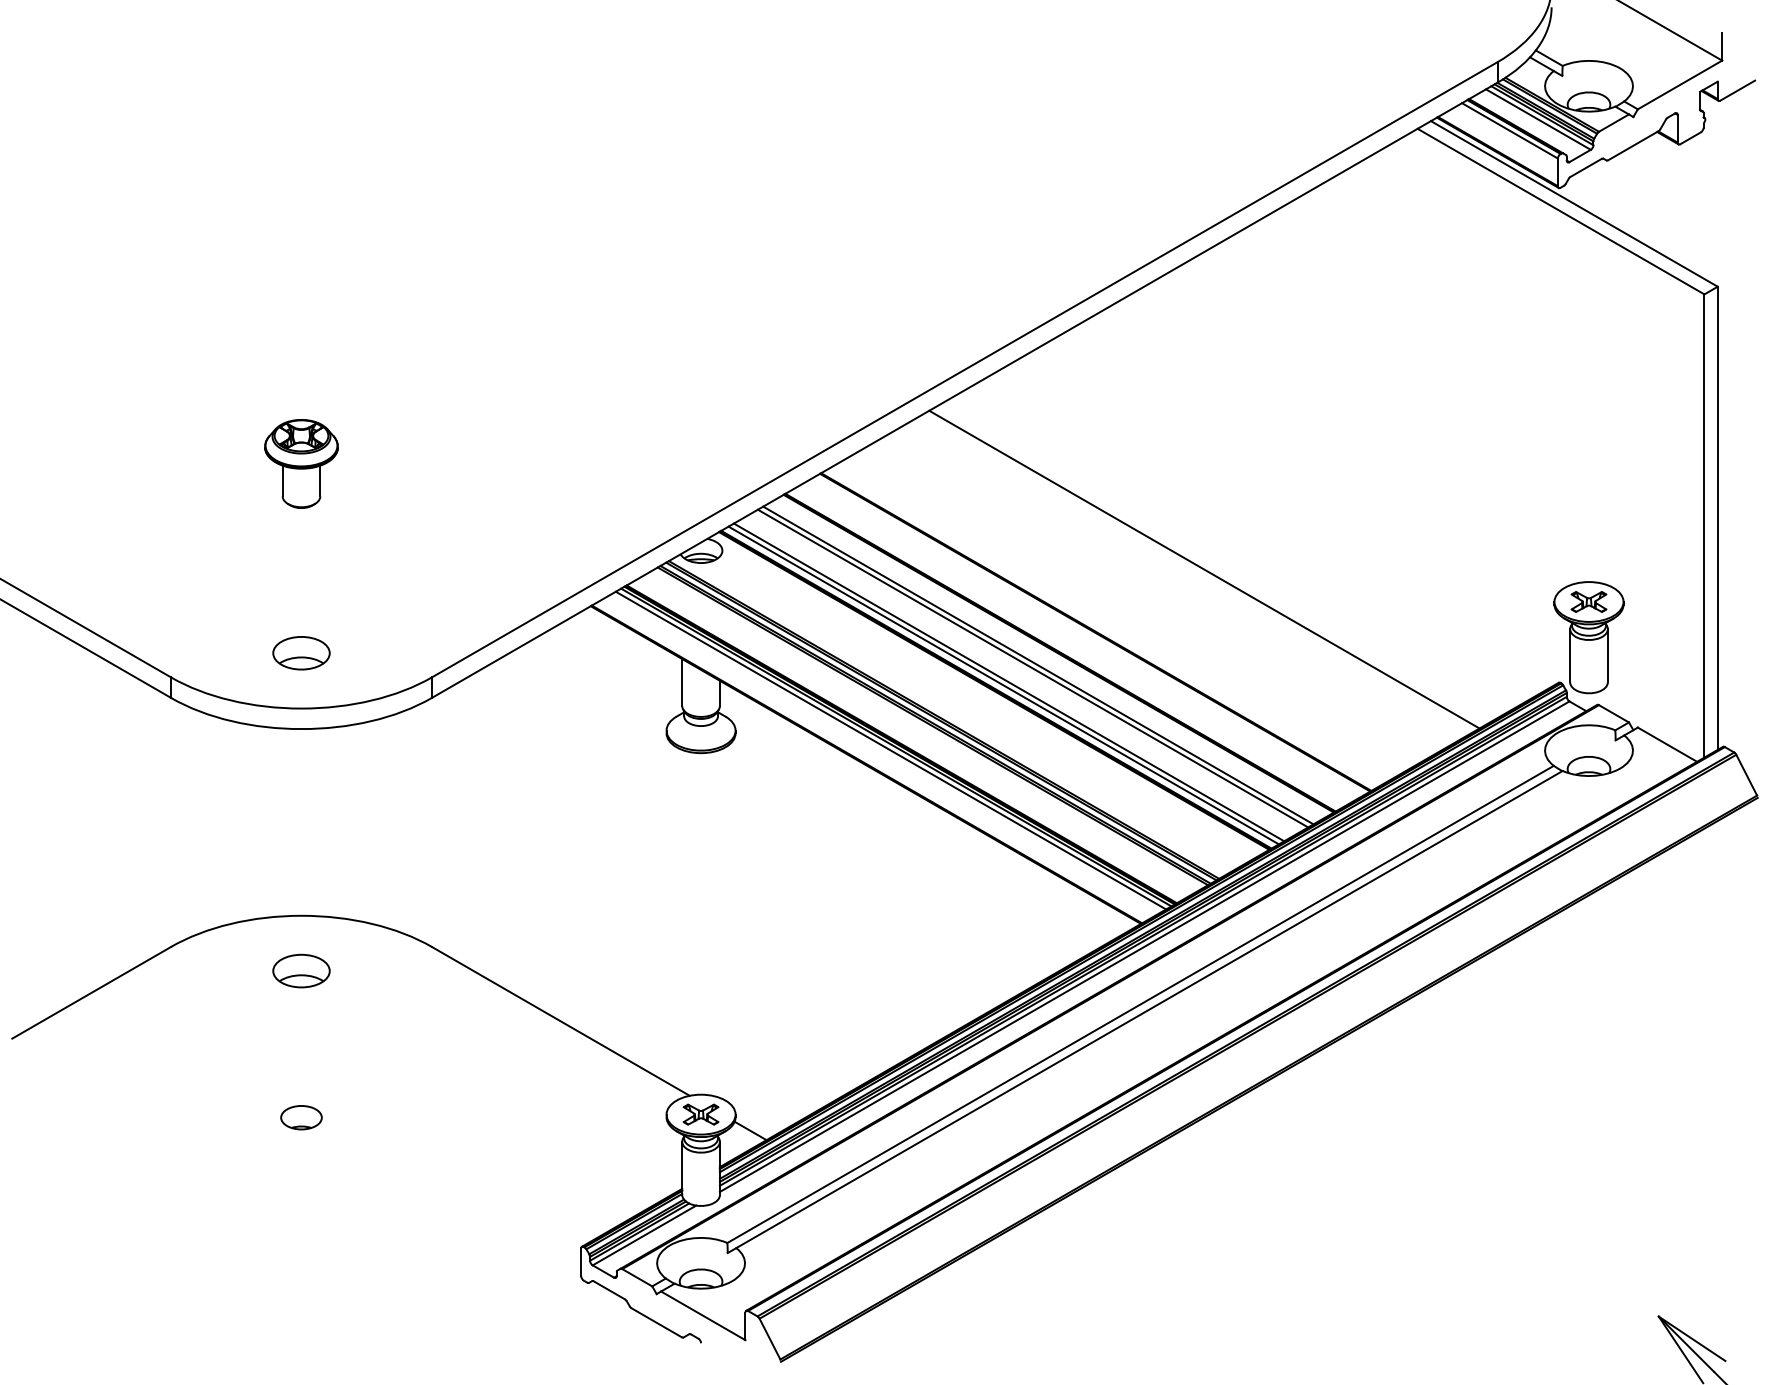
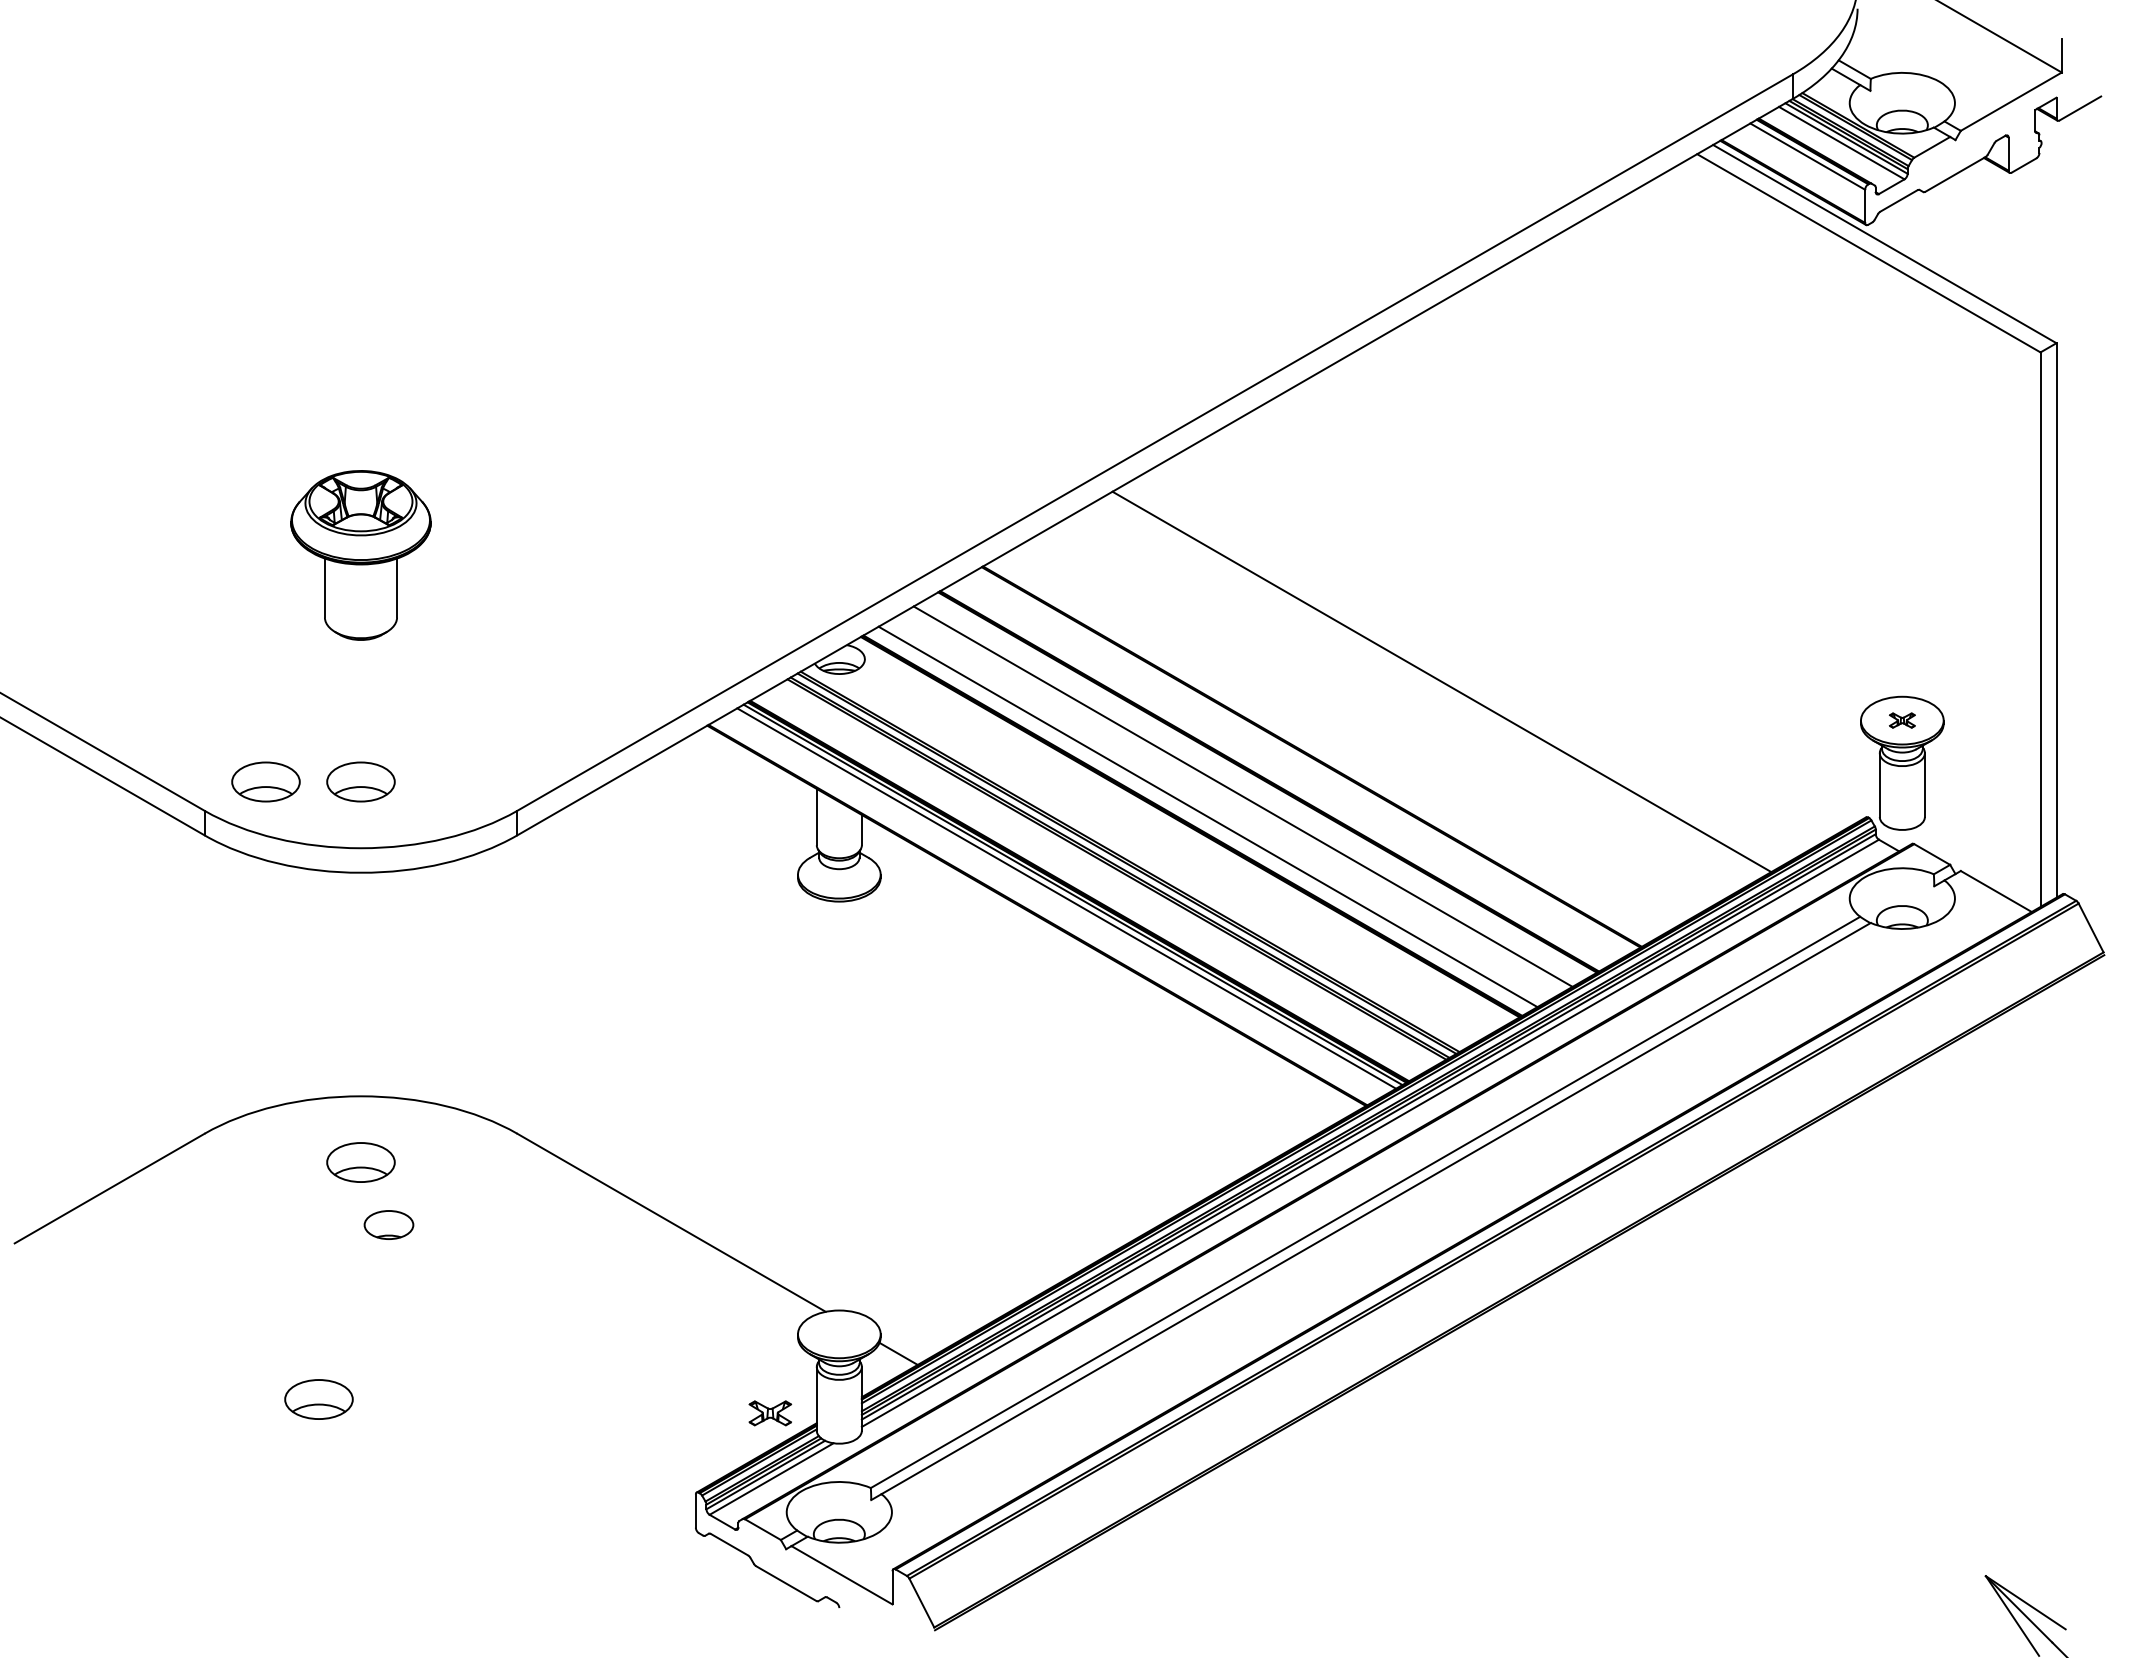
part: (301, 464) -> (360, 555), size x1.6
part: (1589, 601) -> (1902, 720), size x0.6
part: (221, 652) -> (265, 781), added
line: (1032, 668) -> (1236, 800), removed
line: (1003, 685) -> (1201, 820), removed
part: (701, 1114) -> (770, 1413), moved
part: (301, 1117) -> (388, 1224), moved
part: (266, 1169) -> (318, 1399), added

